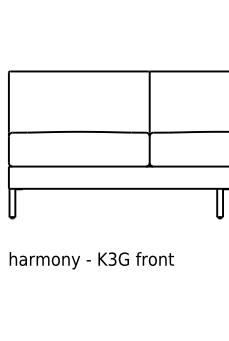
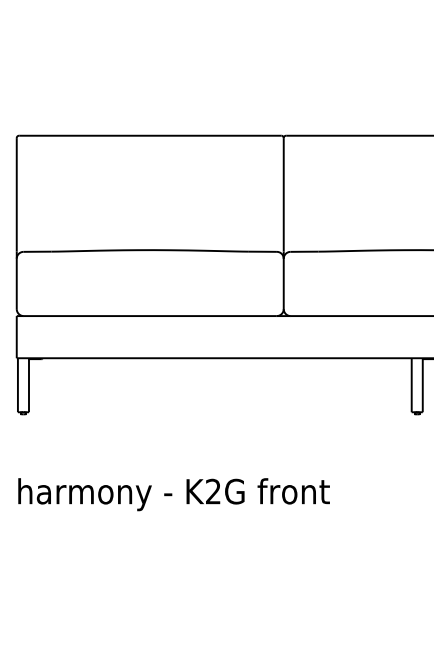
text: (112, 259) -> (213, 492), K3G -> K2G

